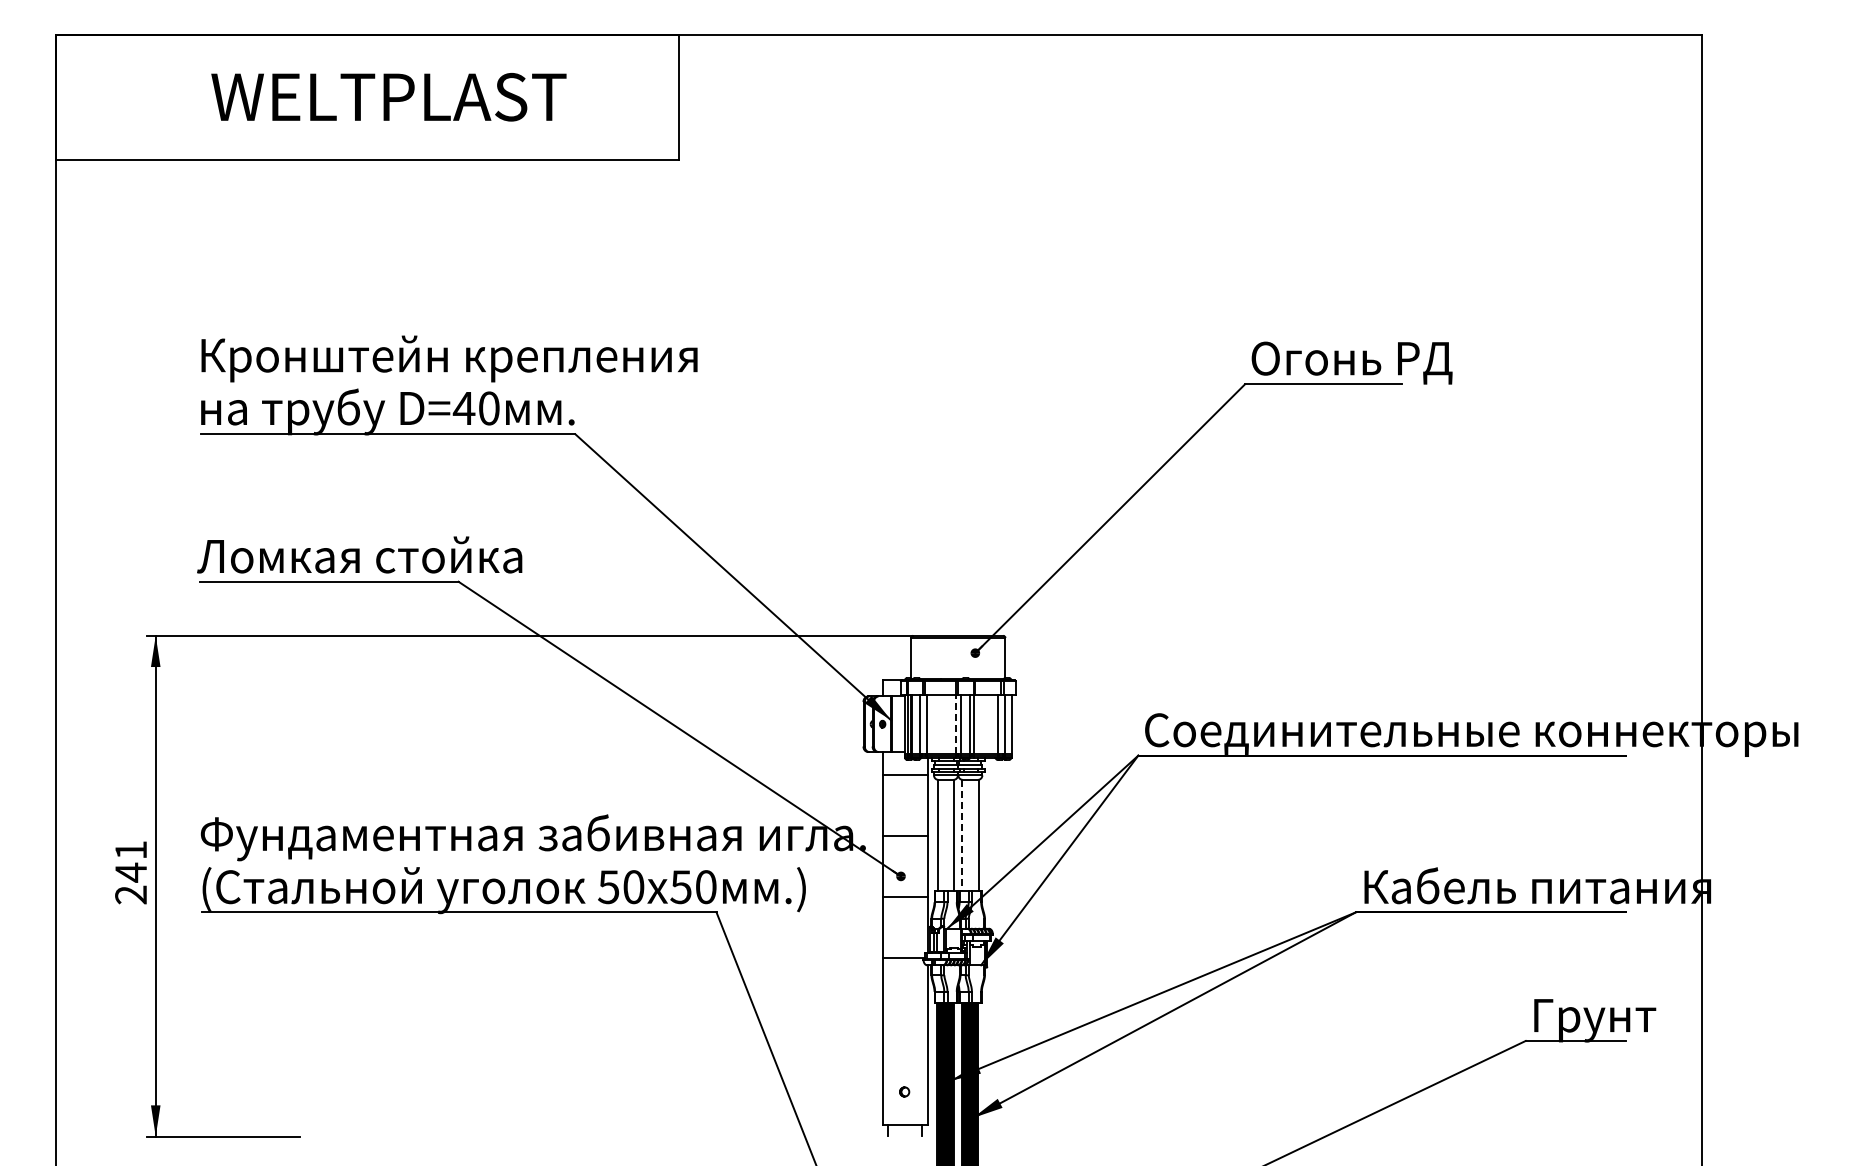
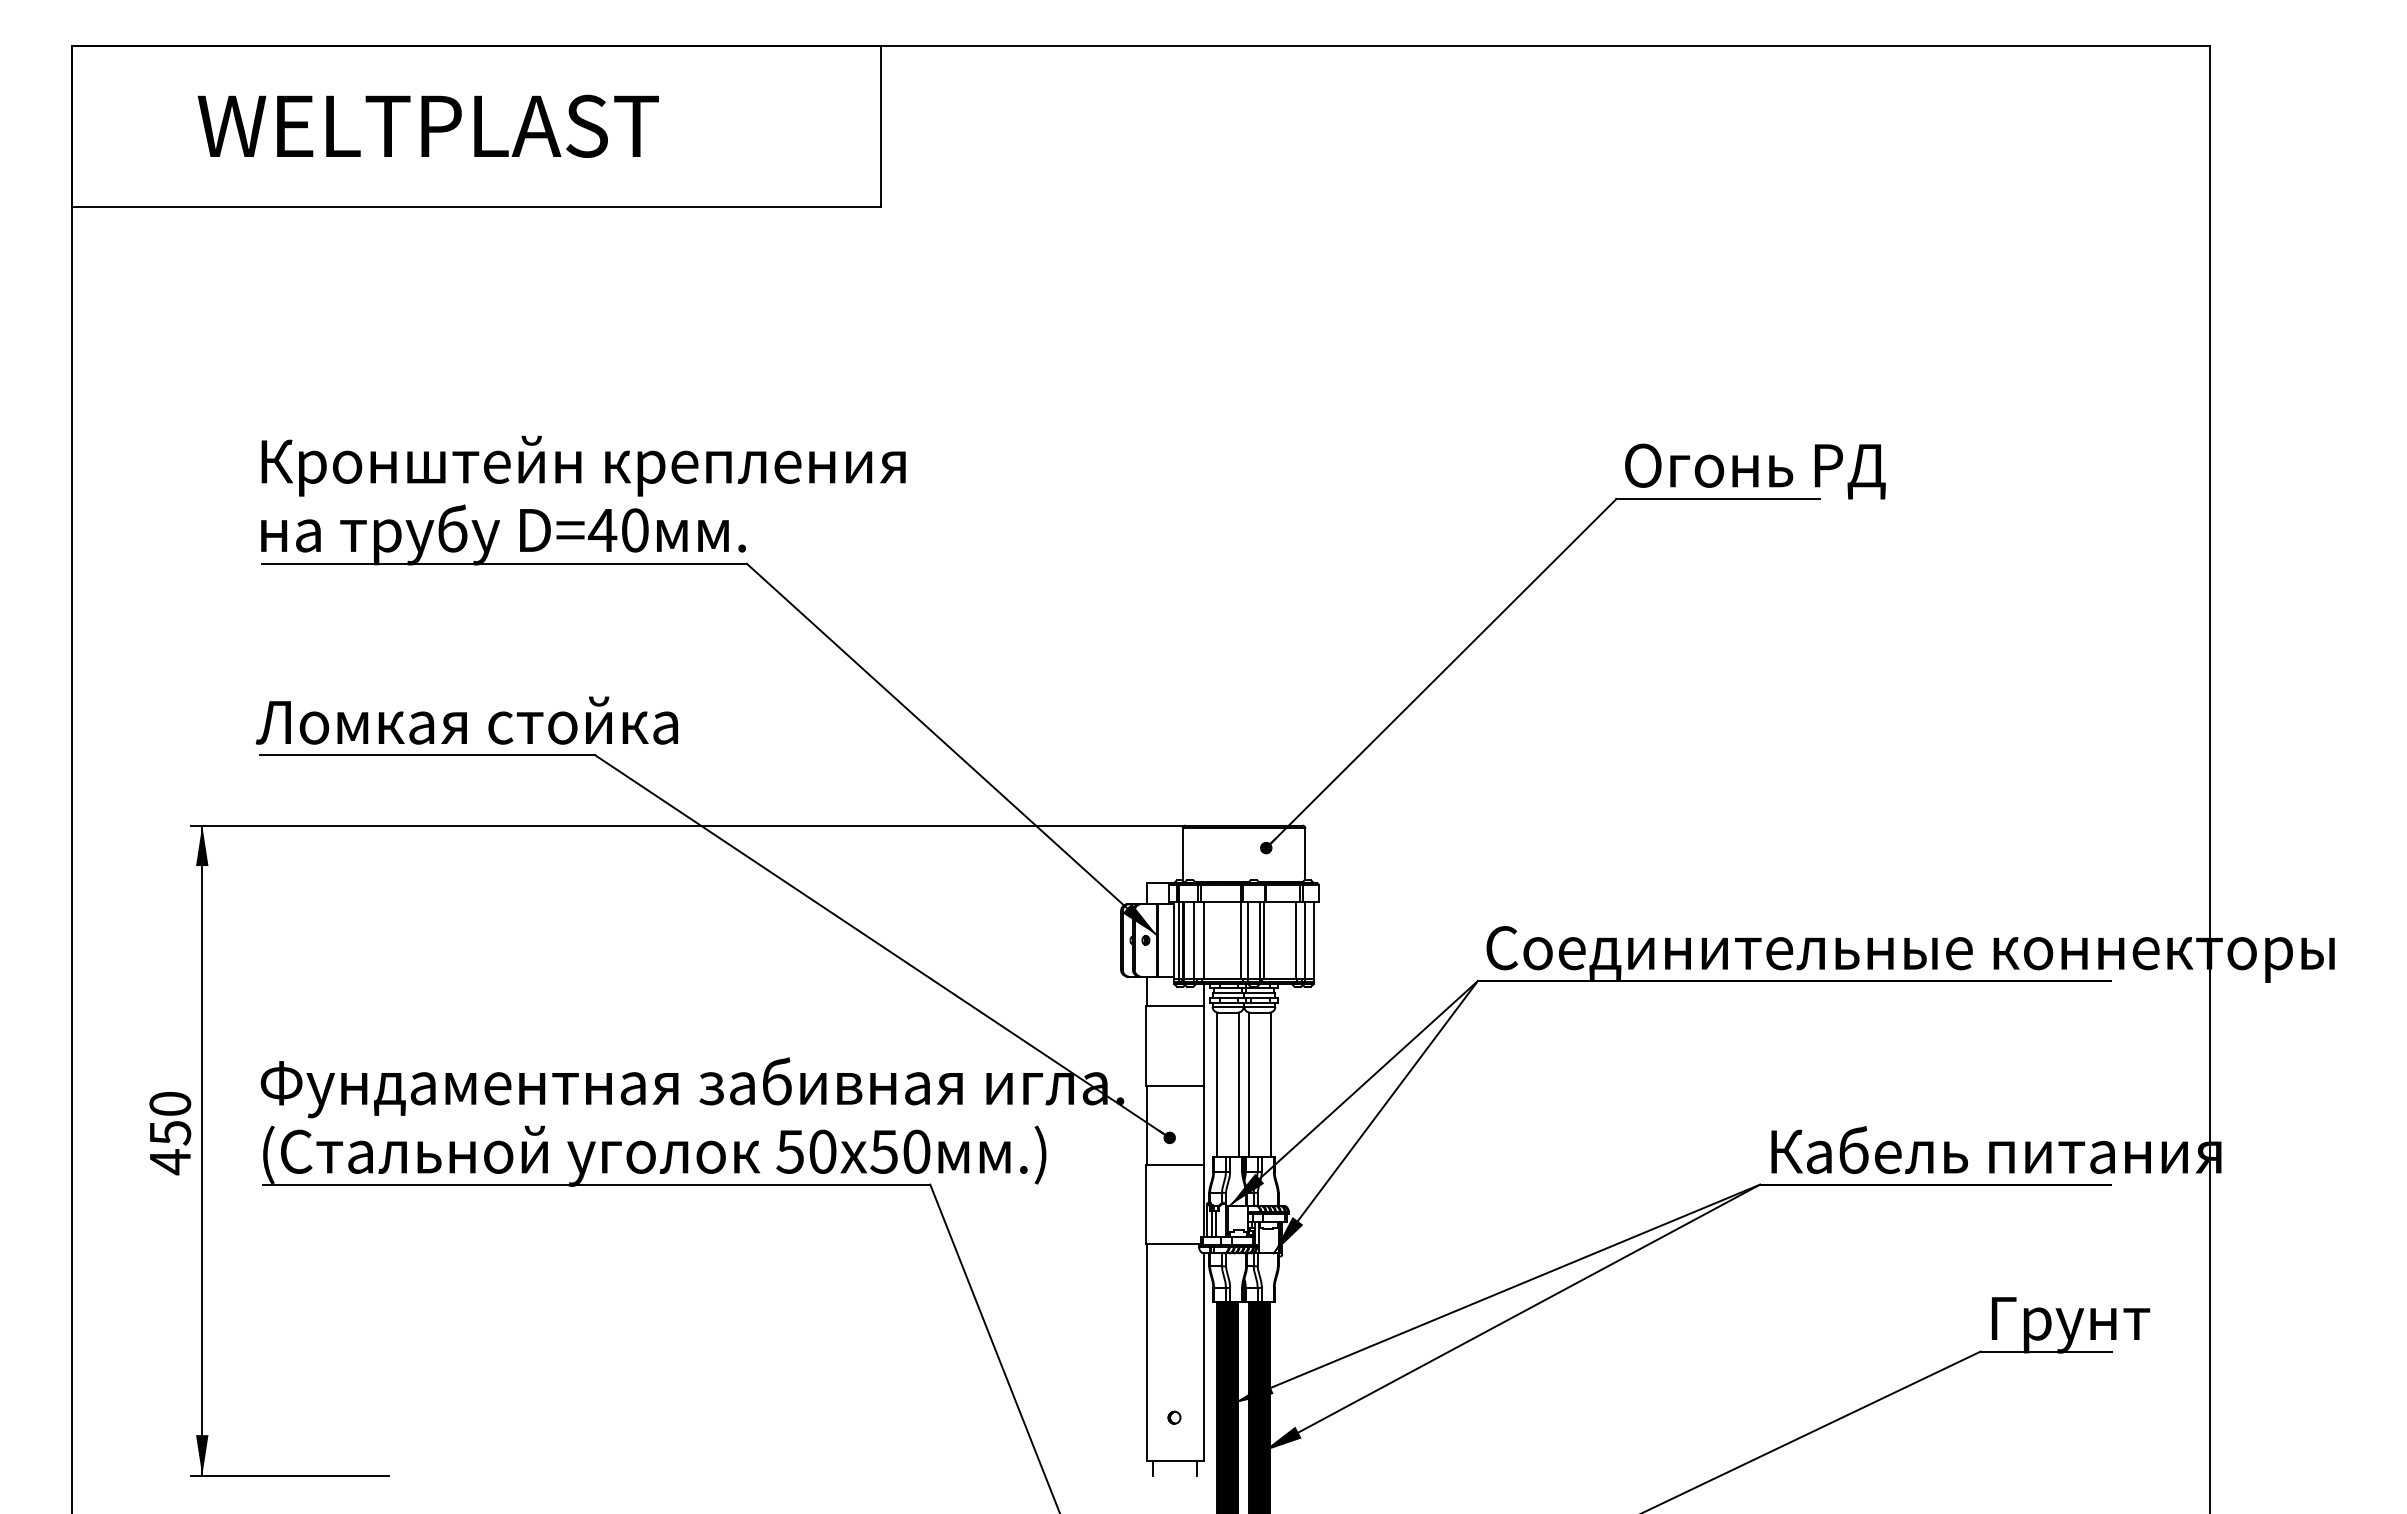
text: (388, 97) -> (427, 126), moved
line: (956, 724) -> (1241, 940), dashed -> solid
line: (962, 835) -> (1249, 1084), dashed -> solid
text: (131, 873) -> (170, 1134), 241 -> 450

